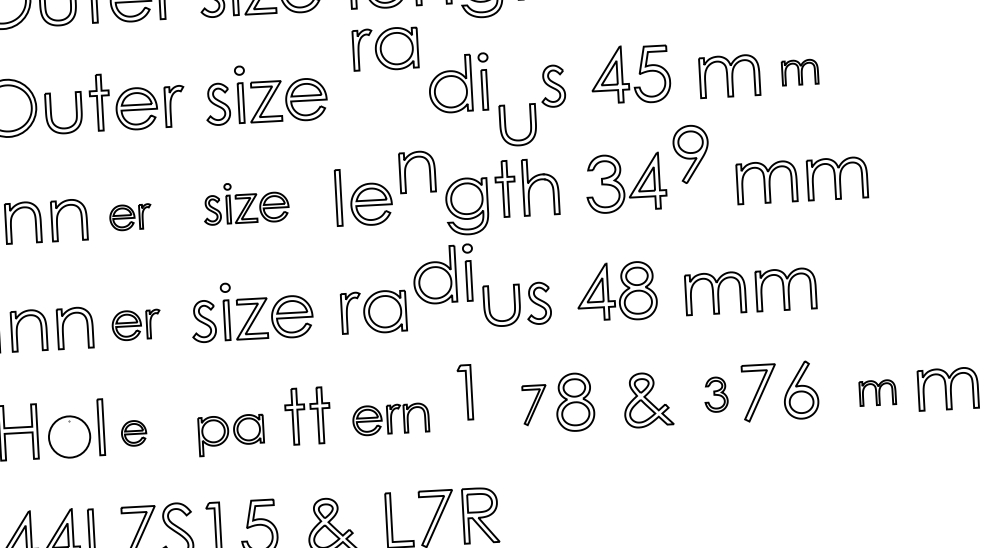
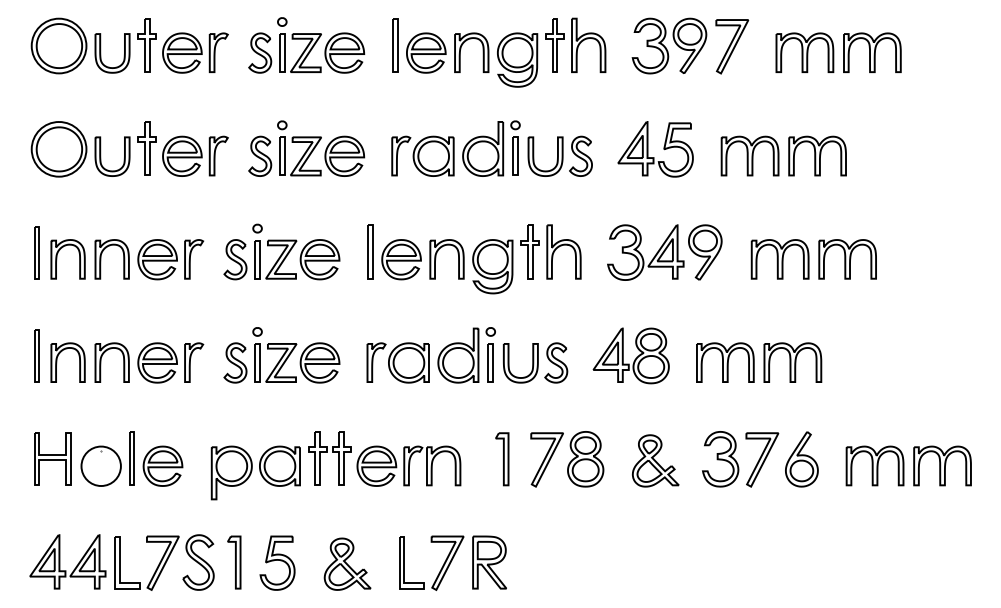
part: (385, 48) -> (422, 155), moved
part: (800, 71) -> (817, 155), size x1.67
part: (506, 125) -> (534, 156), moved
part: (691, 154) -> (705, 252), moved
part: (406, 171) -> (436, 258), moved
part: (245, 202) -> (281, 251), size x1.43
part: (130, 217) -> (170, 259), size x1.67
part: (443, 274) -> (466, 355), moved
part: (136, 324) -> (170, 362), size x1.43
part: (465, 392) -> (502, 459), moved
part: (877, 392) -> (874, 465), size x1.67
part: (715, 394) -> (720, 459), size x1.67
part: (534, 404) -> (546, 459), size x1.43
part: (390, 418) -> (408, 465), size x1.43
part: (133, 432) -> (162, 465), size x1.67
part: (231, 434) -> (255, 472), size x1.43

